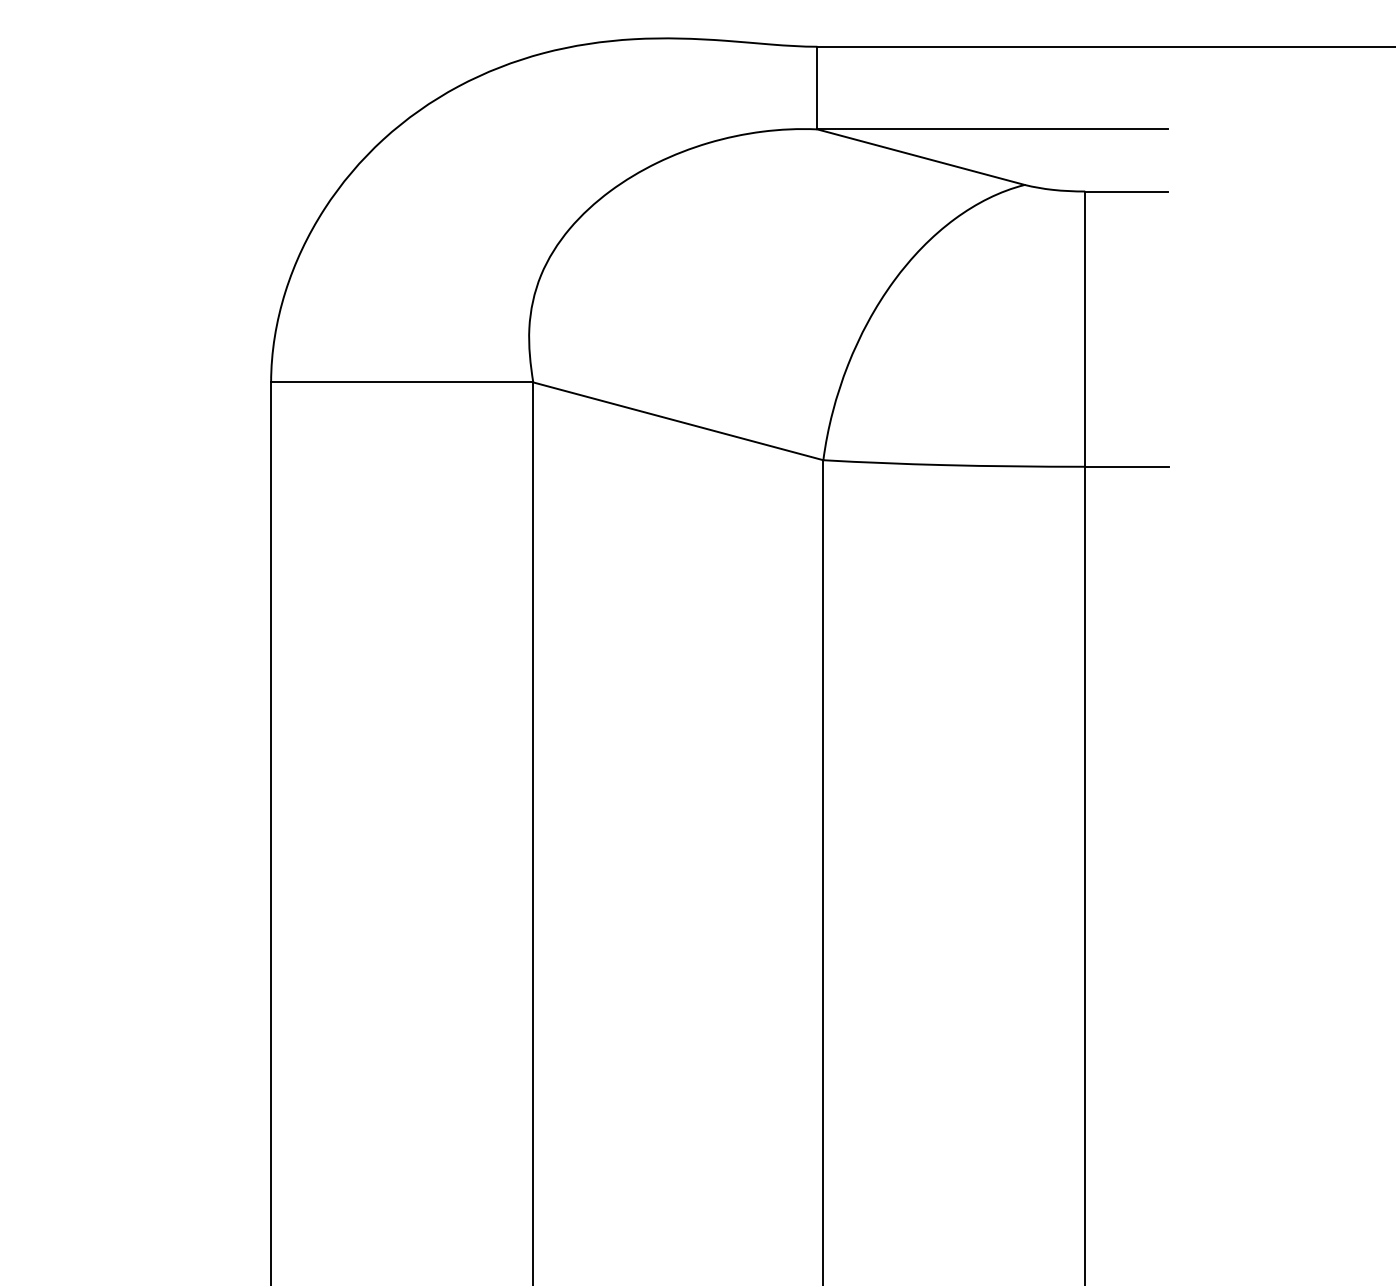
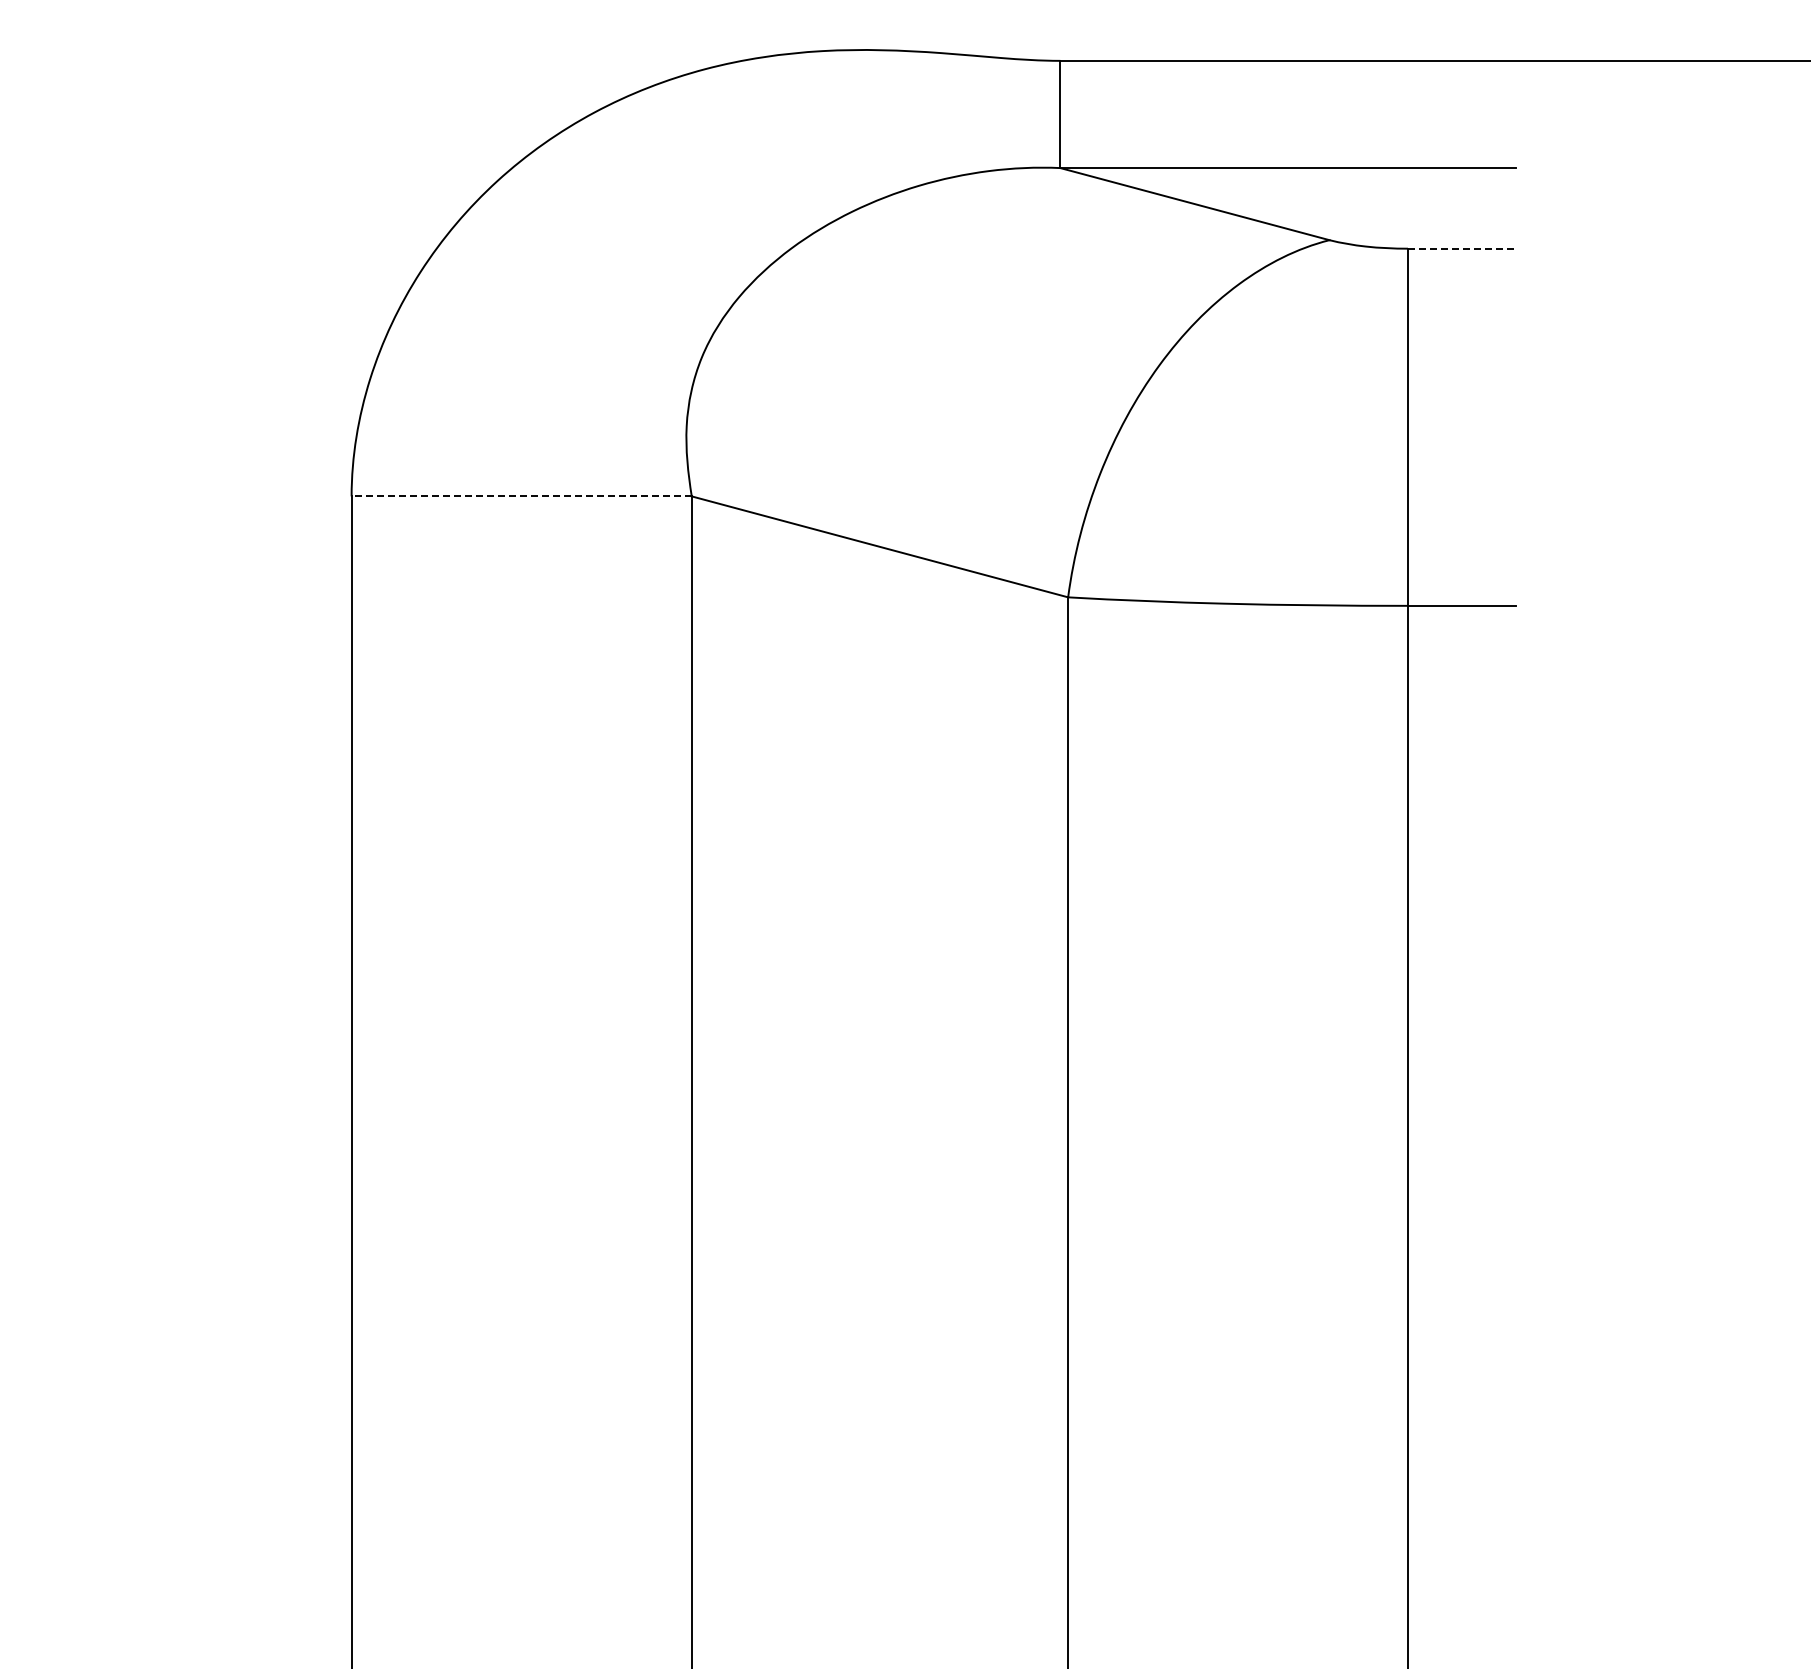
line: (1126, 191) -> (1461, 248), solid -> dashed
line: (402, 382) -> (521, 496), solid -> dashed

